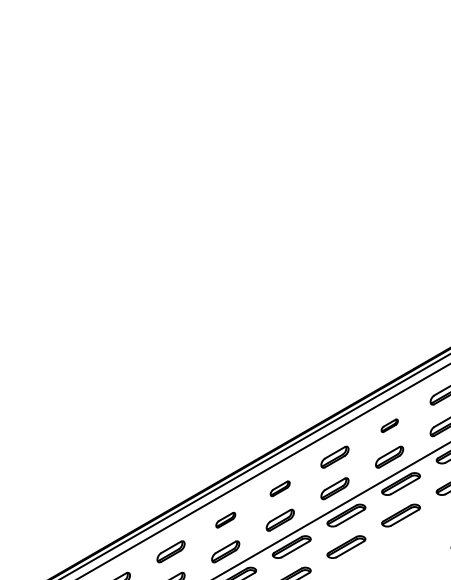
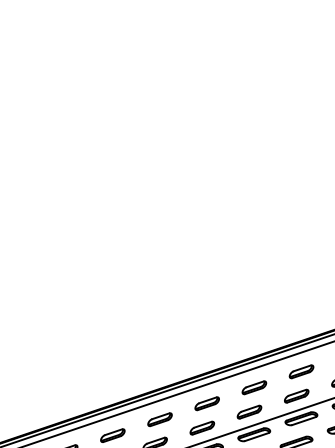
part: (389, 425) -> (301, 371), size x1.67
part: (279, 488) -> (206, 403), size x1.43
part: (225, 519) -> (160, 419), size x1.43

